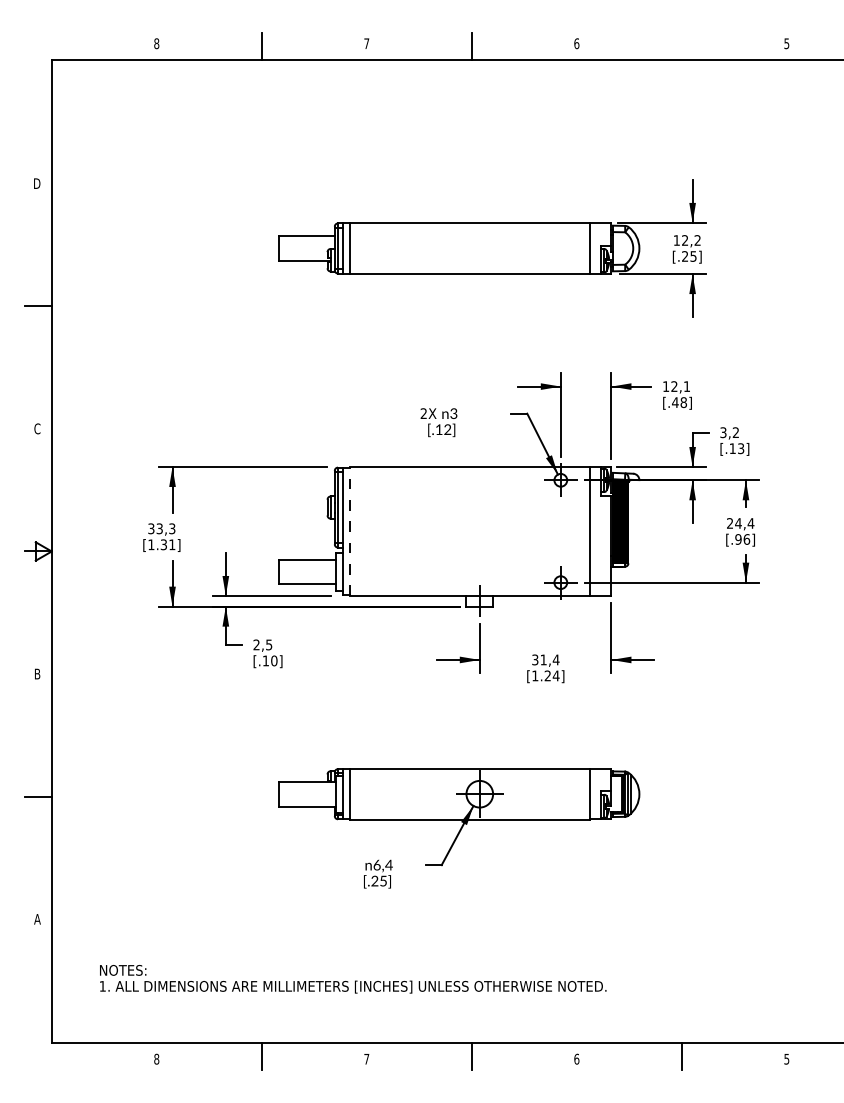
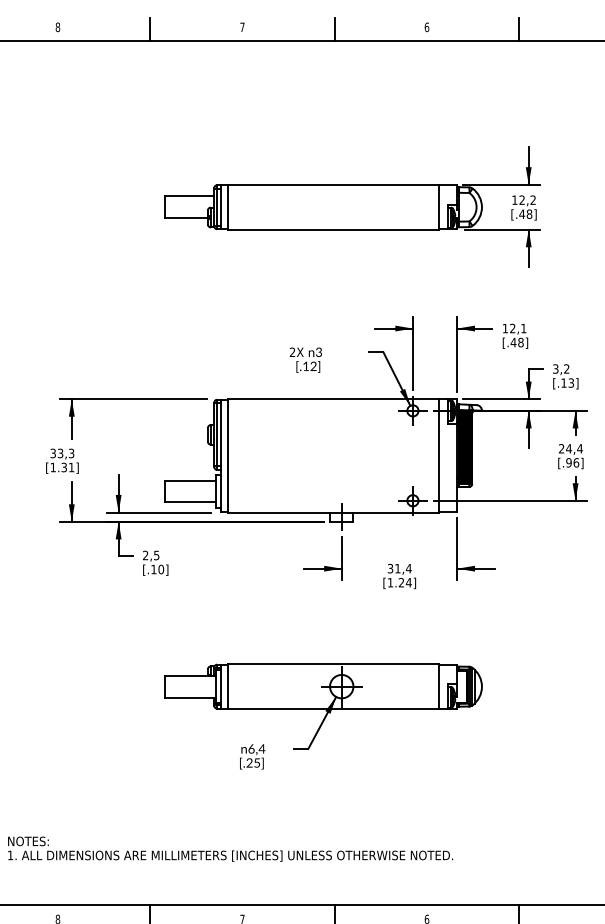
line: (681, 46) -> (518, 29), added
text: (688, 256) -> (525, 214), [.25] -> [.48]
line: (350, 531) -> (228, 455), dashed -> solid

